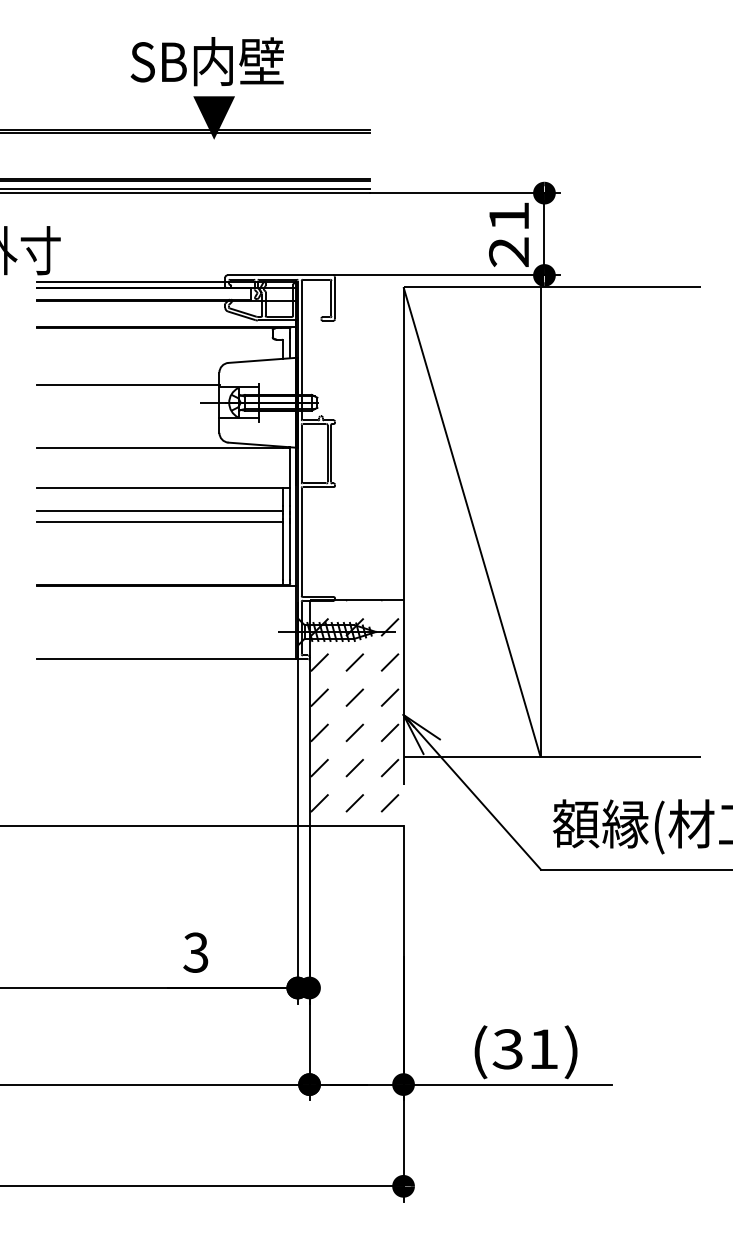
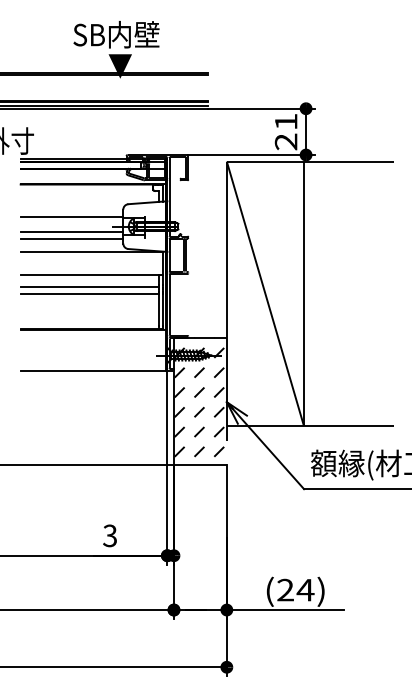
line: (127, 413) -> (71, 232), added
line: (127, 423) -> (71, 238), added
text: (525, 1049) -> (295, 590), (31) -> (24)

